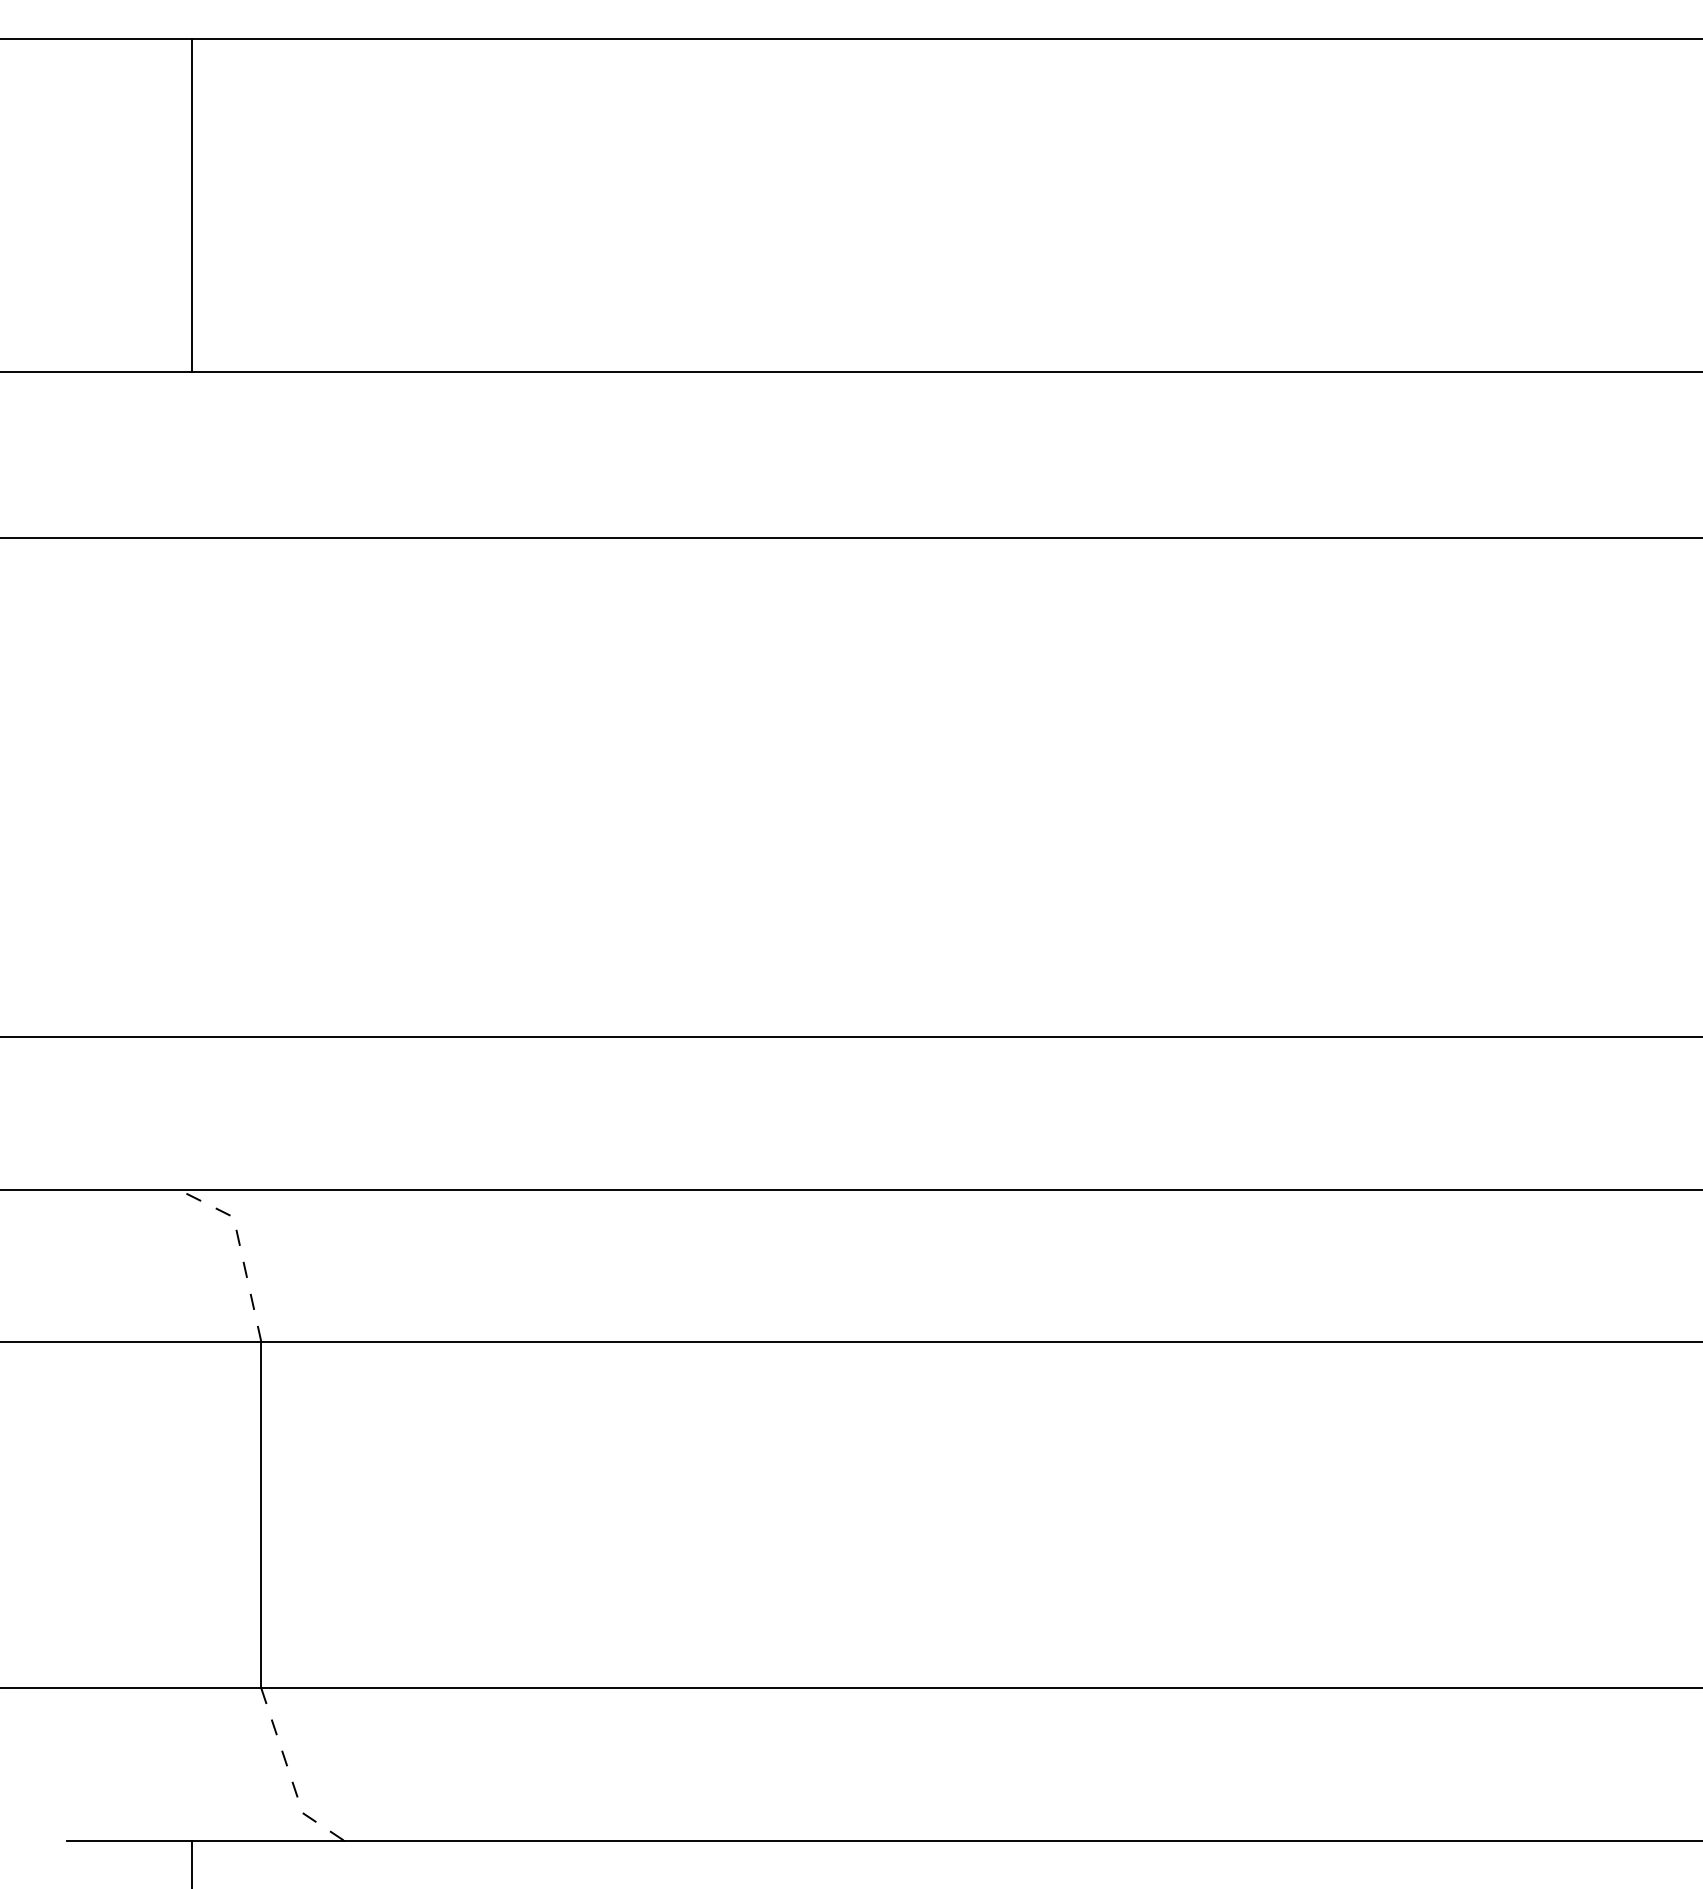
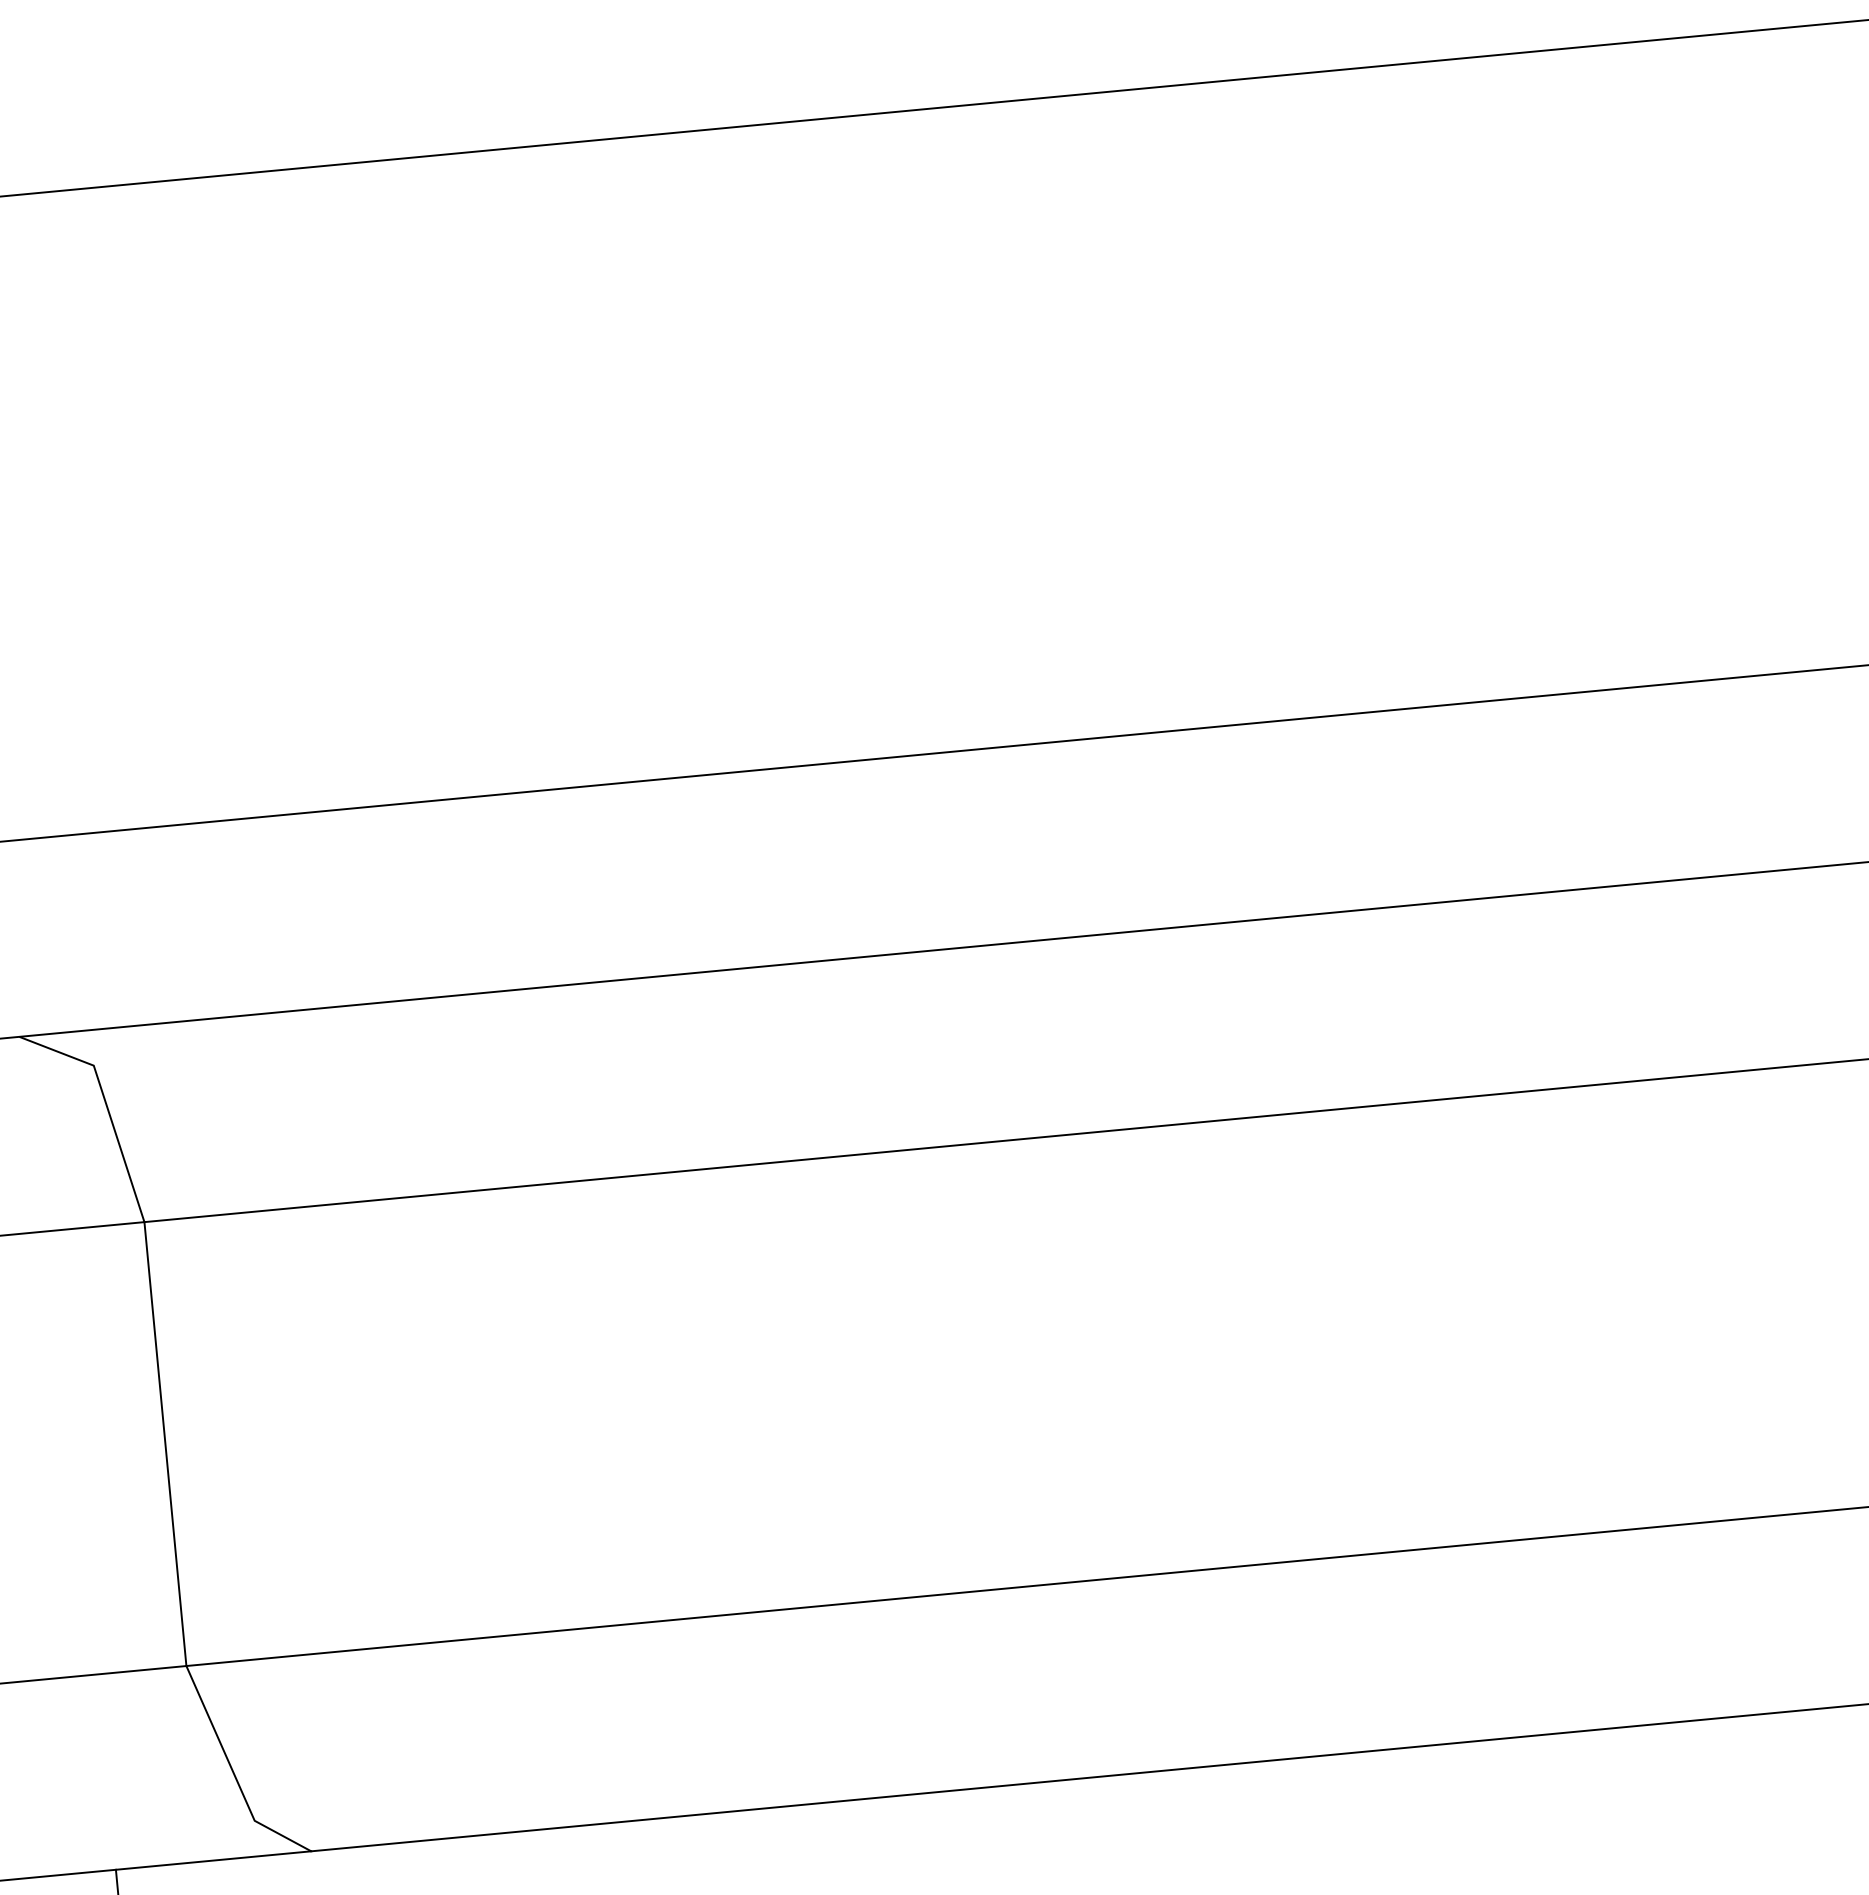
line: (240, 1248) -> (106, 1104), dashed -> solid
line: (290, 1775) -> (234, 1774), dashed -> solid

